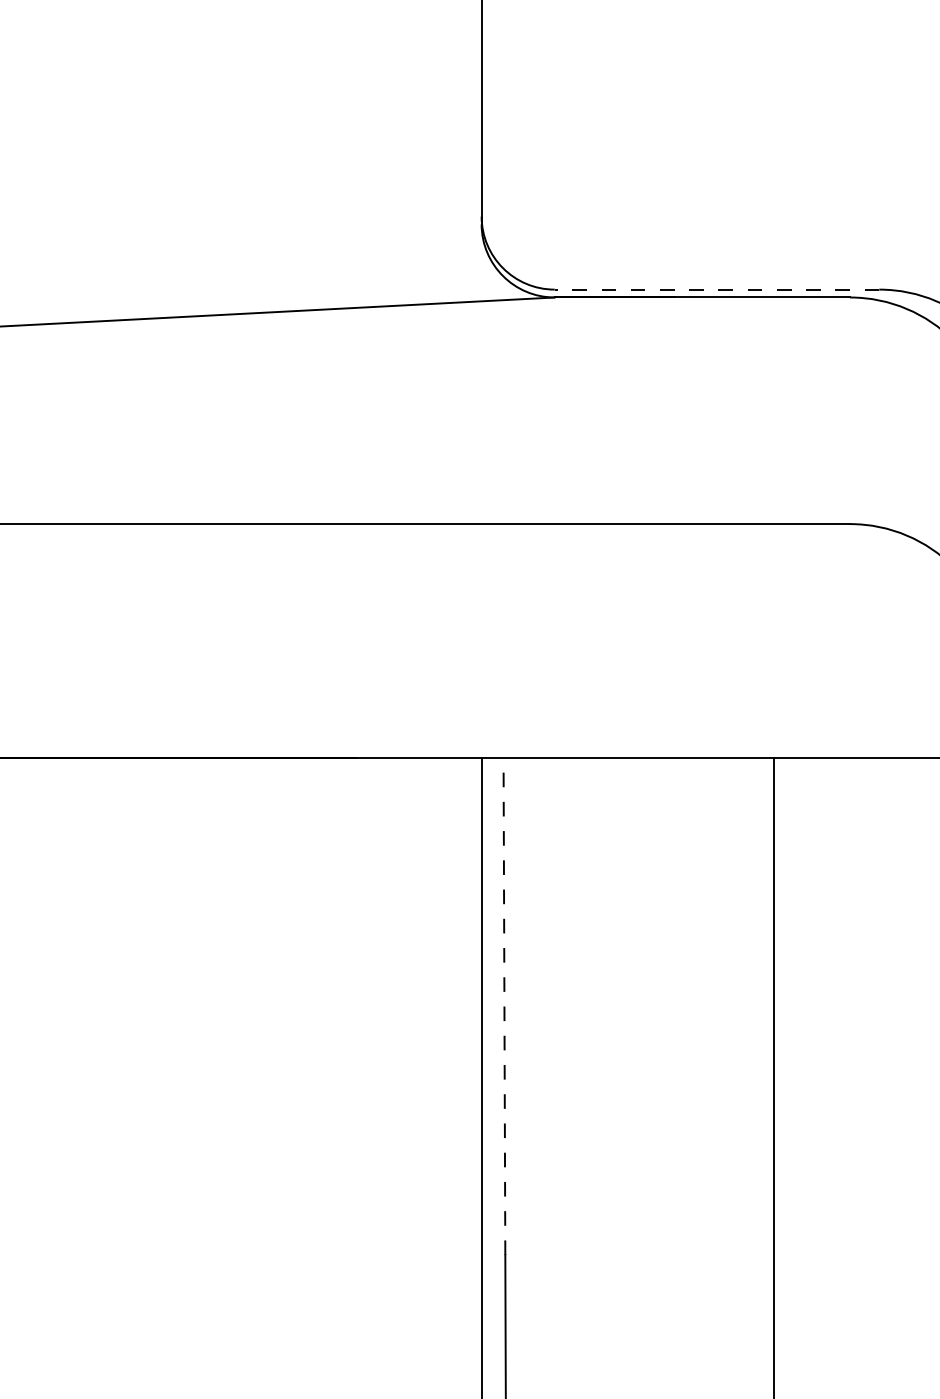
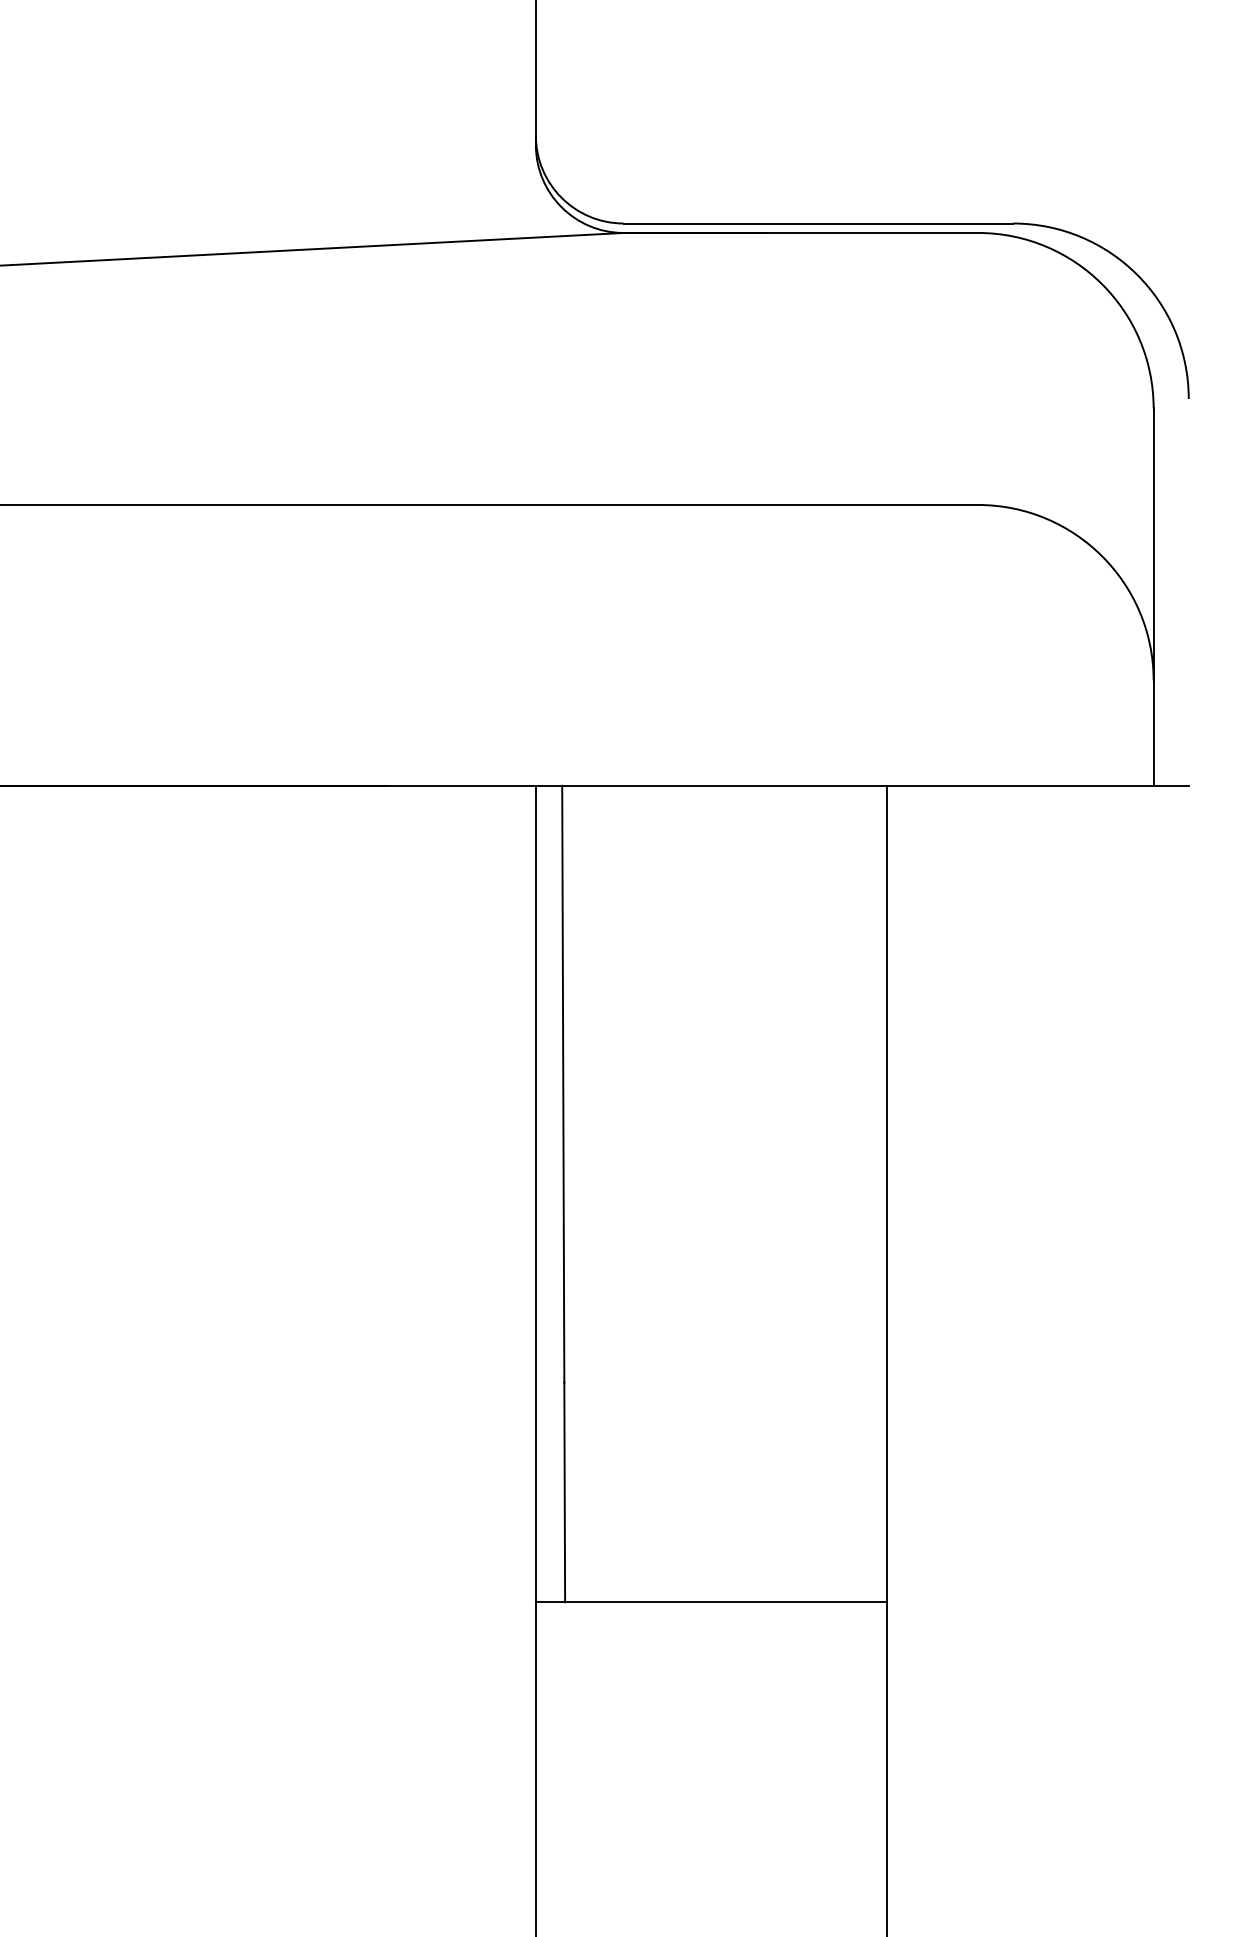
line: (717, 289) -> (818, 223), dashed -> solid
line: (504, 1005) -> (563, 1083), dashed -> solid

